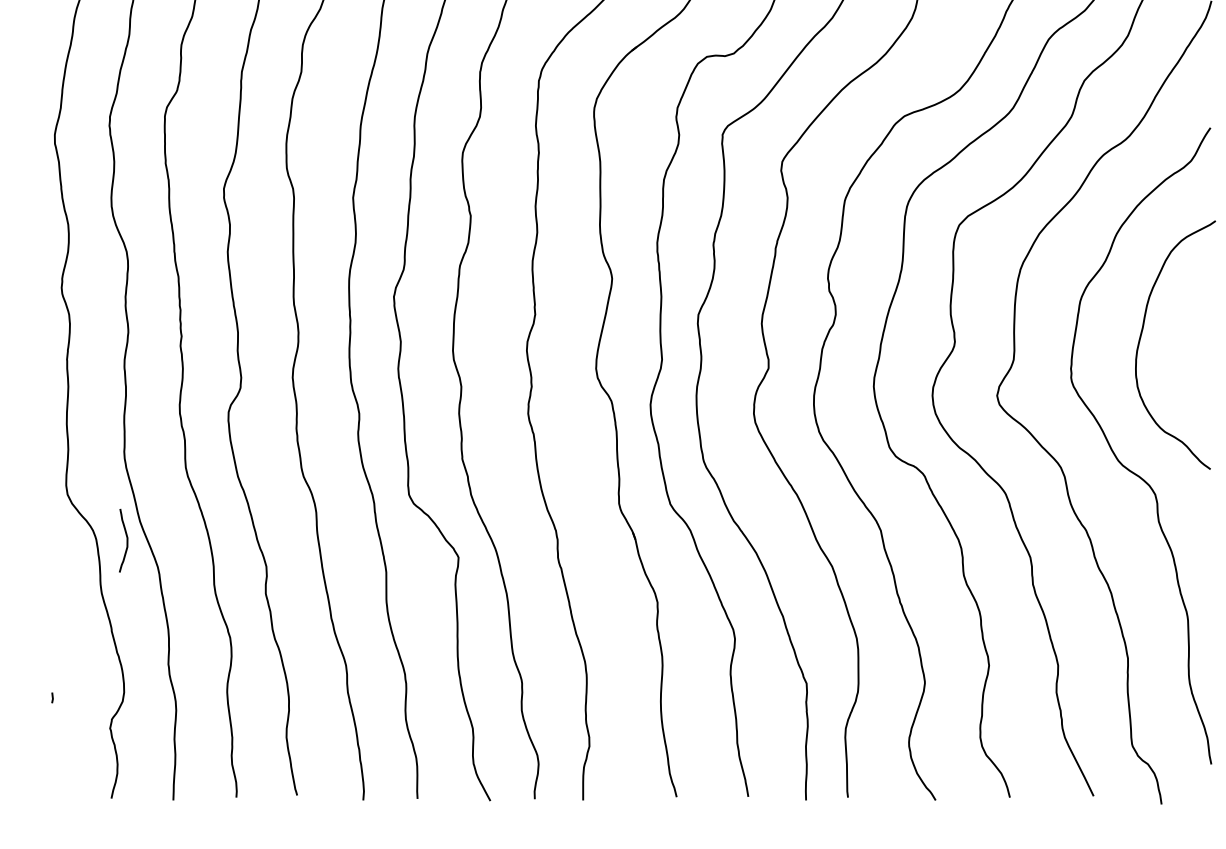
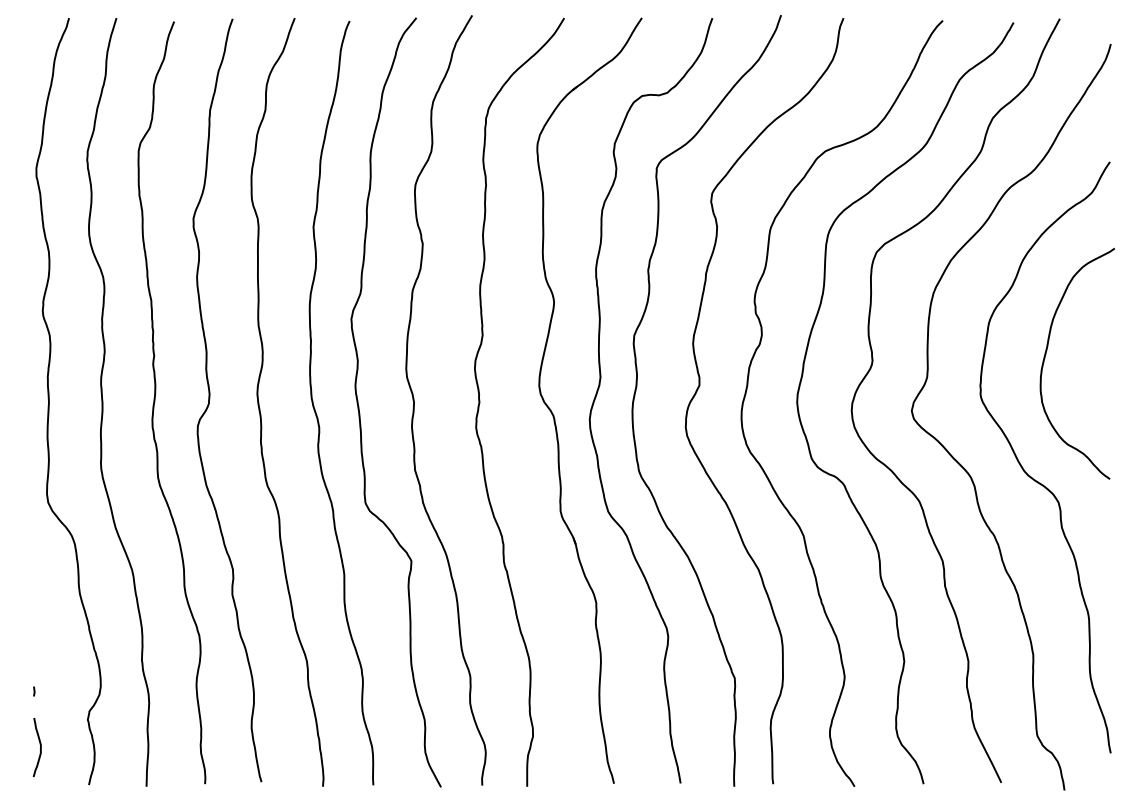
curve: (127, 540) -> (40, 747), moved

